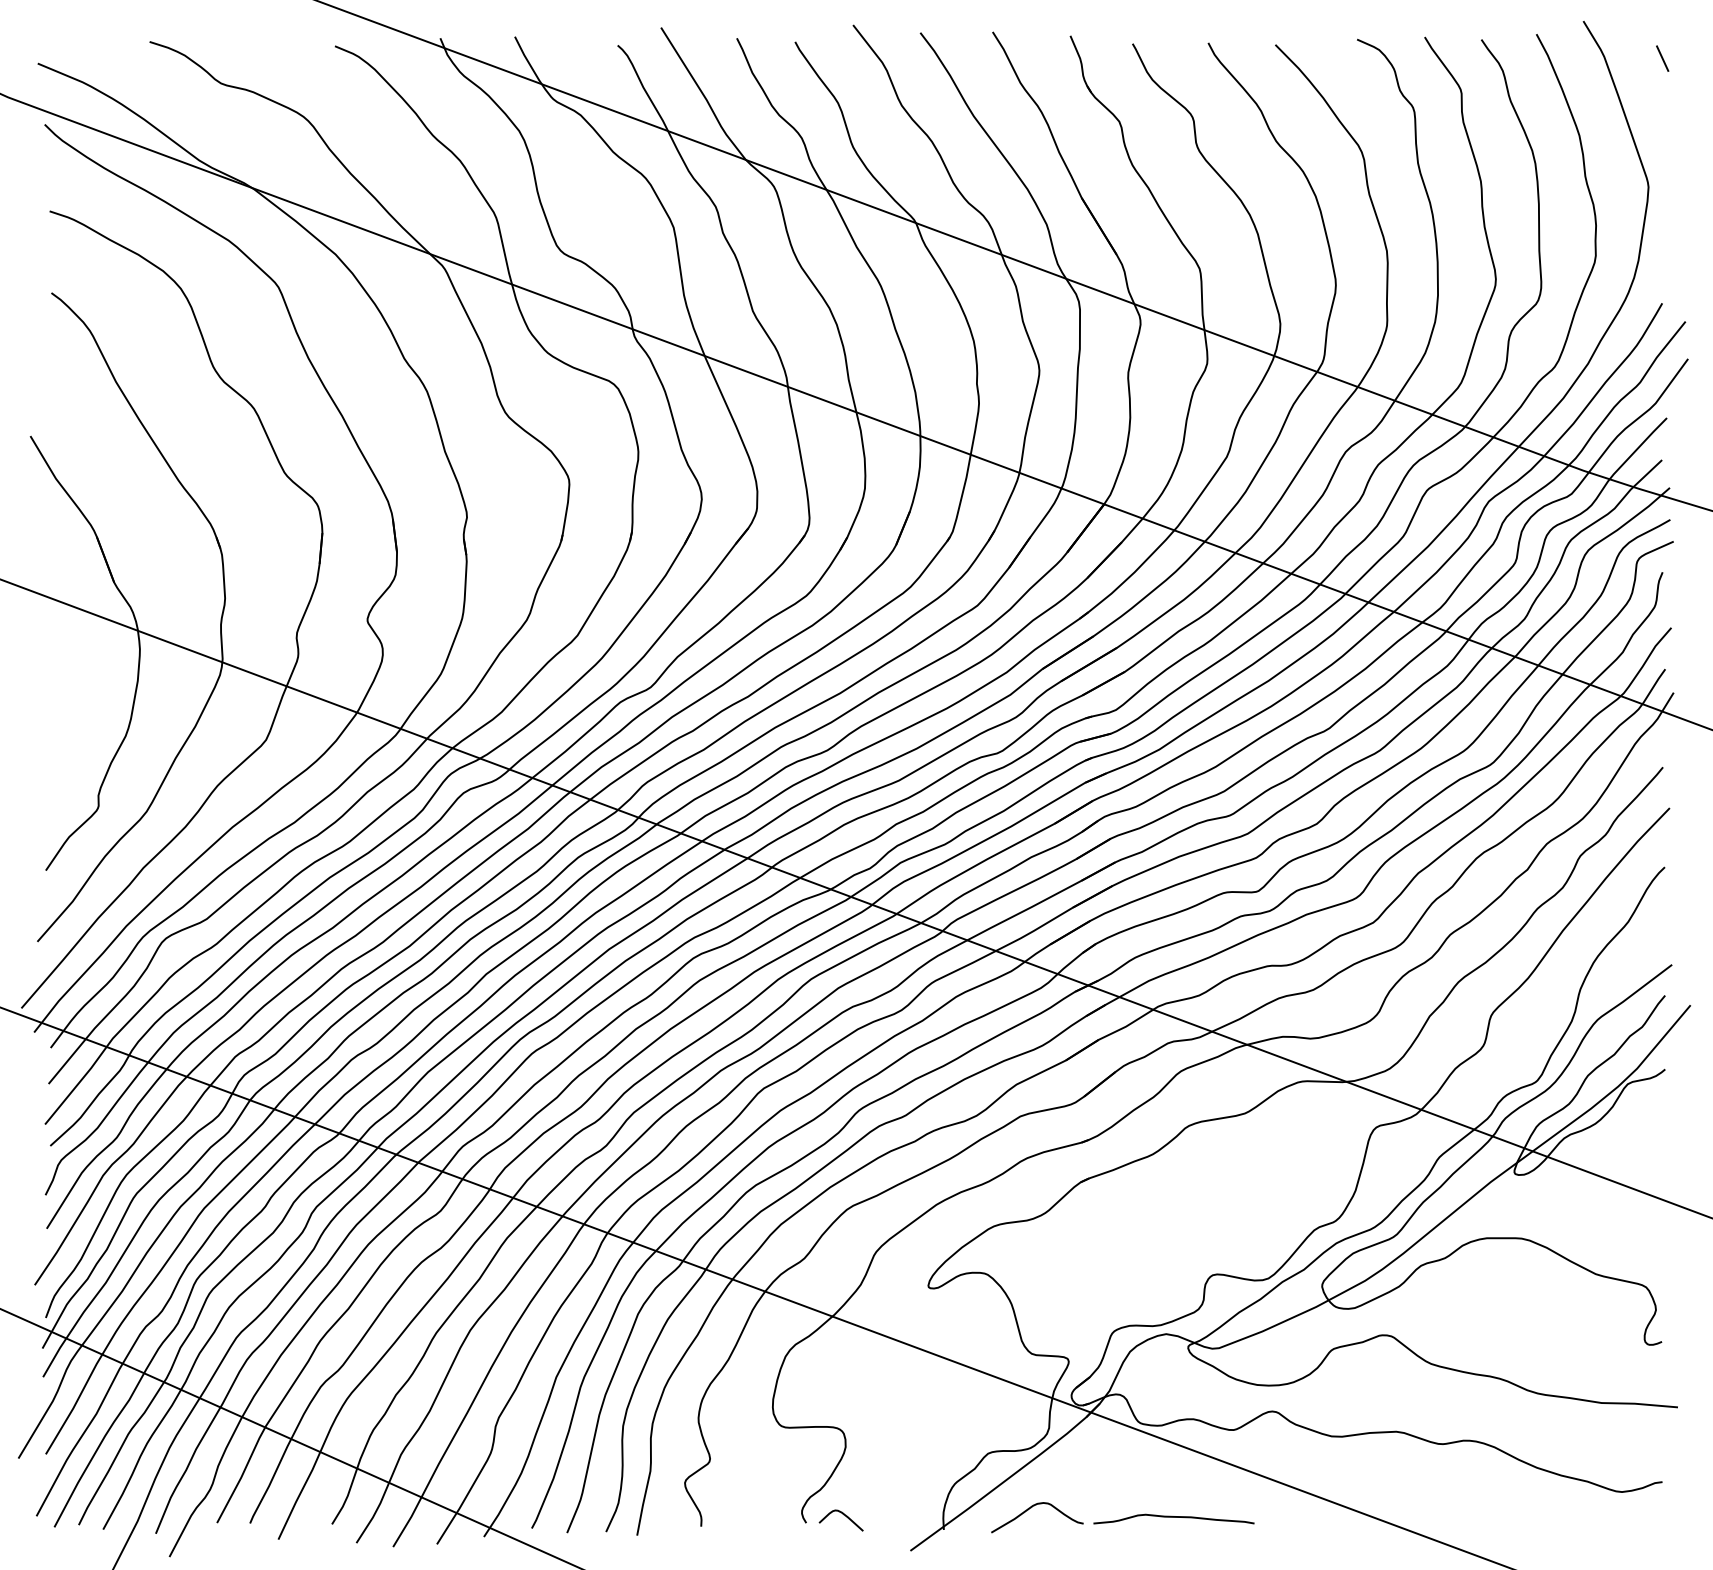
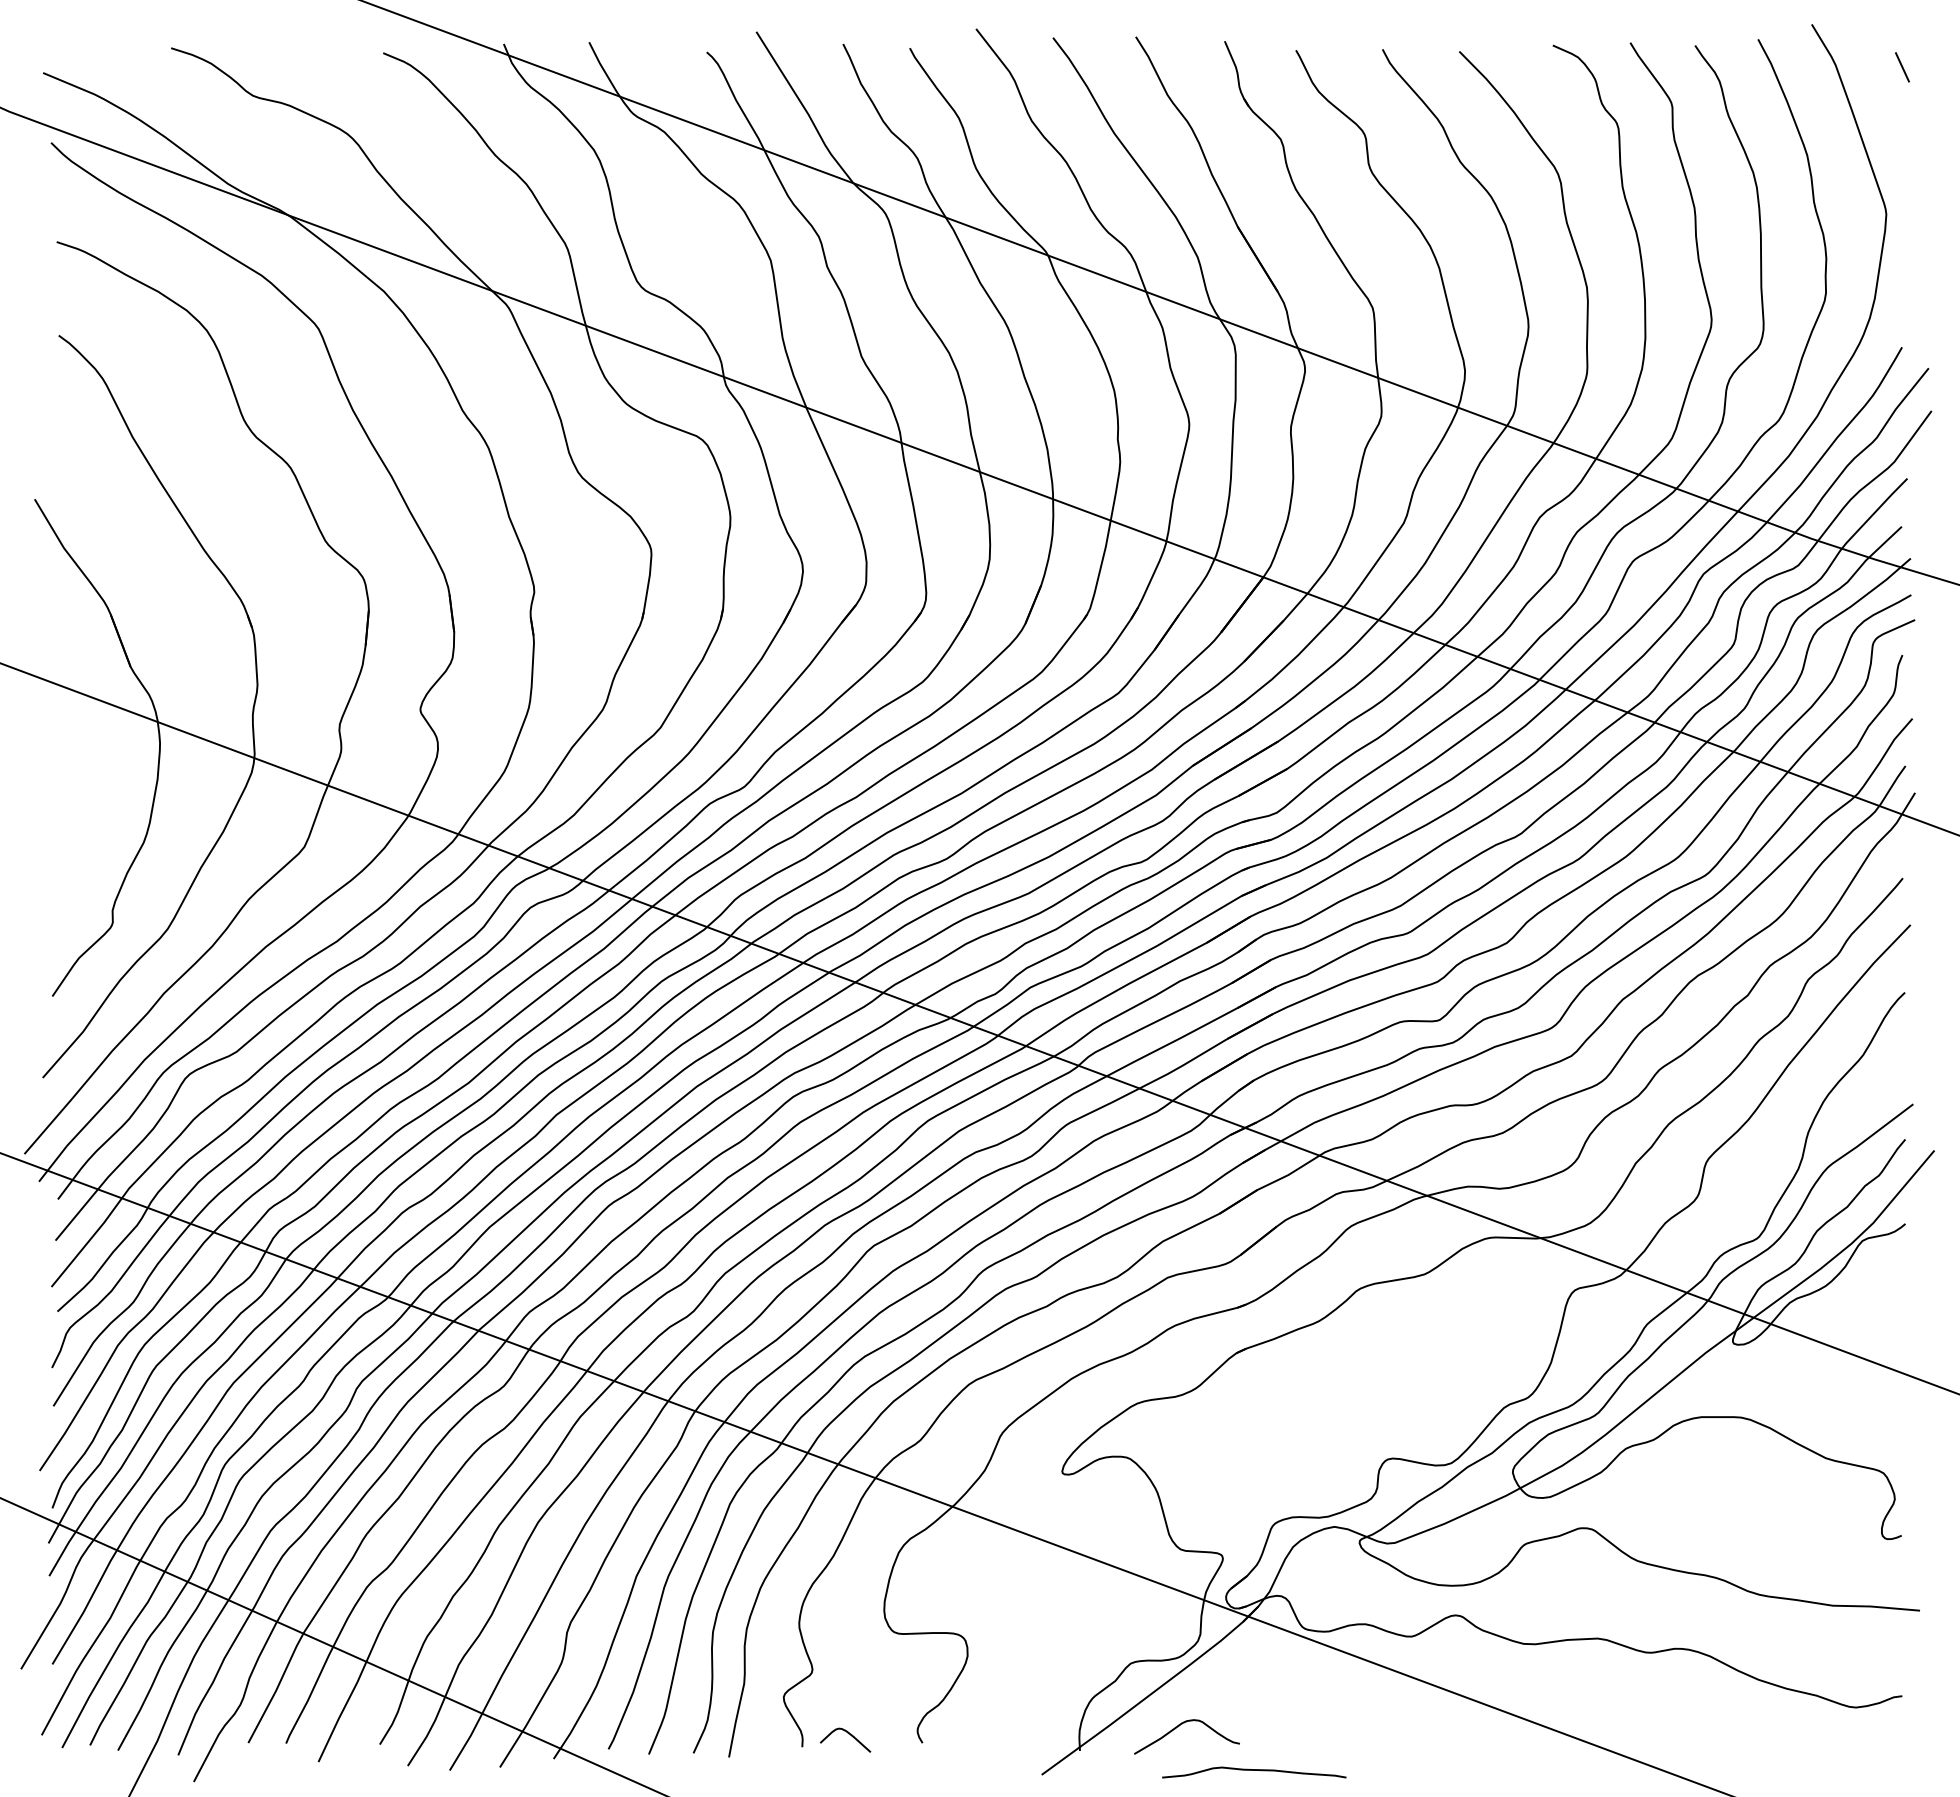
curve: (843, 1515) -> (848, 1734), moved
curve: (1174, 1517) -> (1254, 1770), moved

